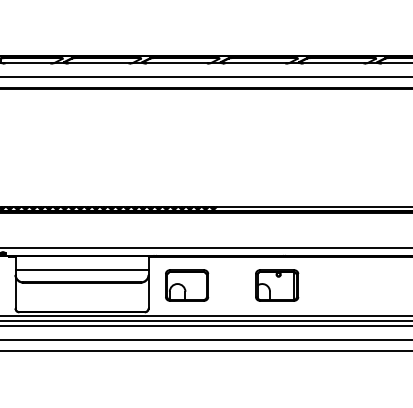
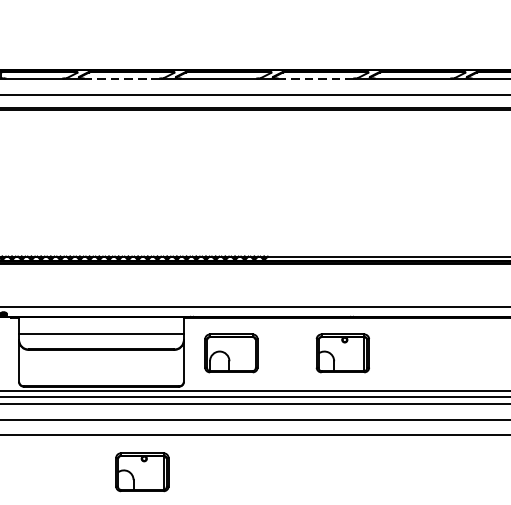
line: (98, 63) -> (121, 78), solid -> dashed
line: (255, 63) -> (316, 78), solid -> dashed
part: (115, 381) -> (142, 472), added

